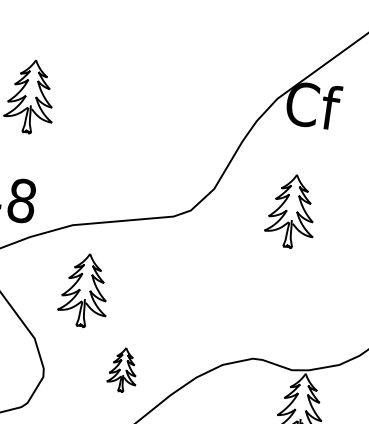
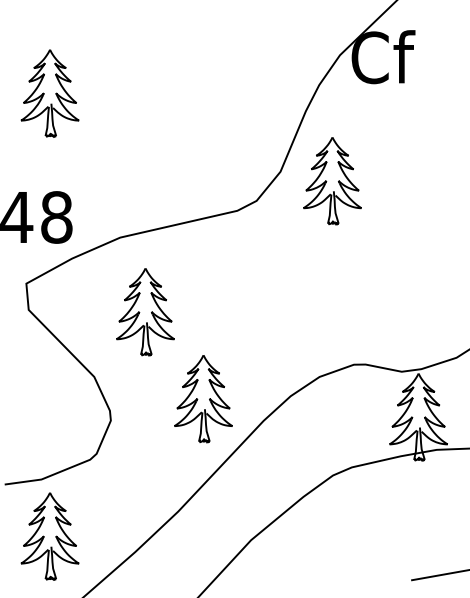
part: (291, 211) -> (332, 181), moved
part: (123, 370) -> (203, 399), size x1.67

